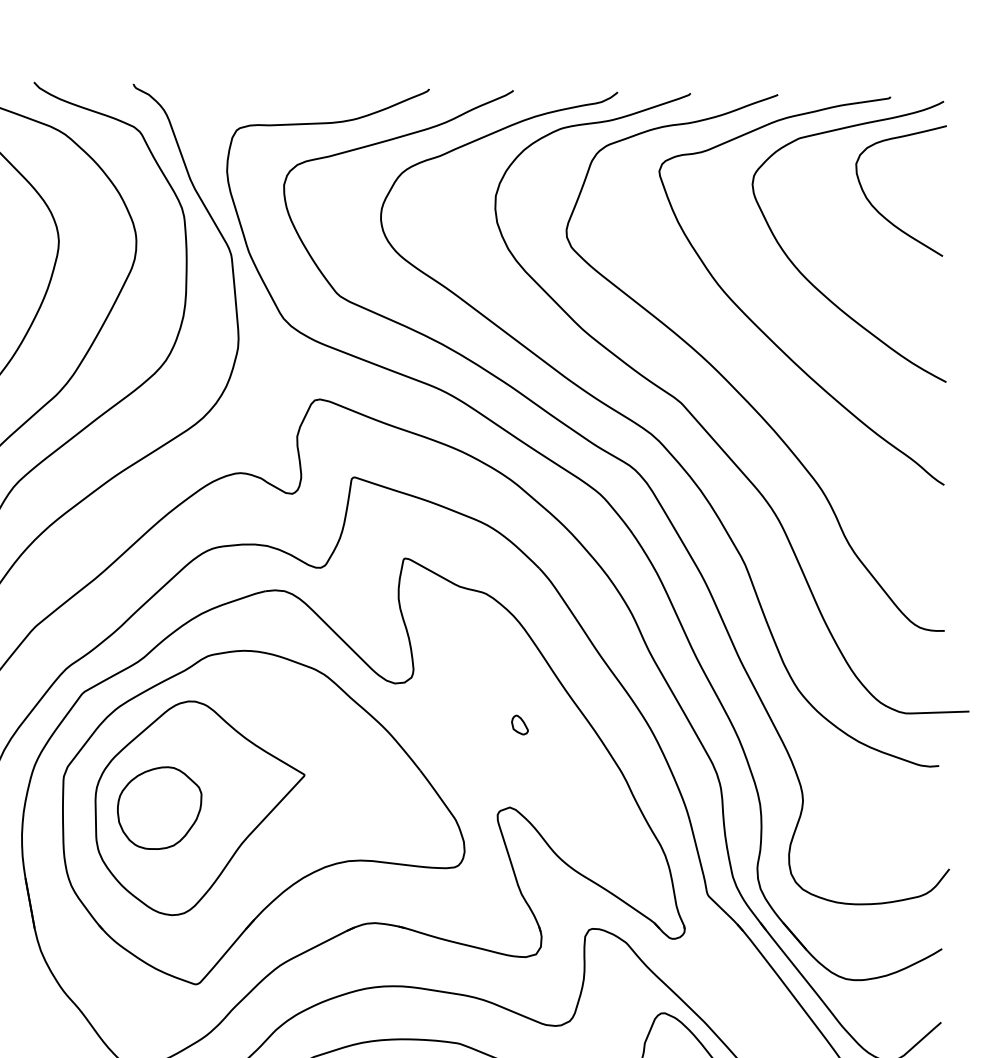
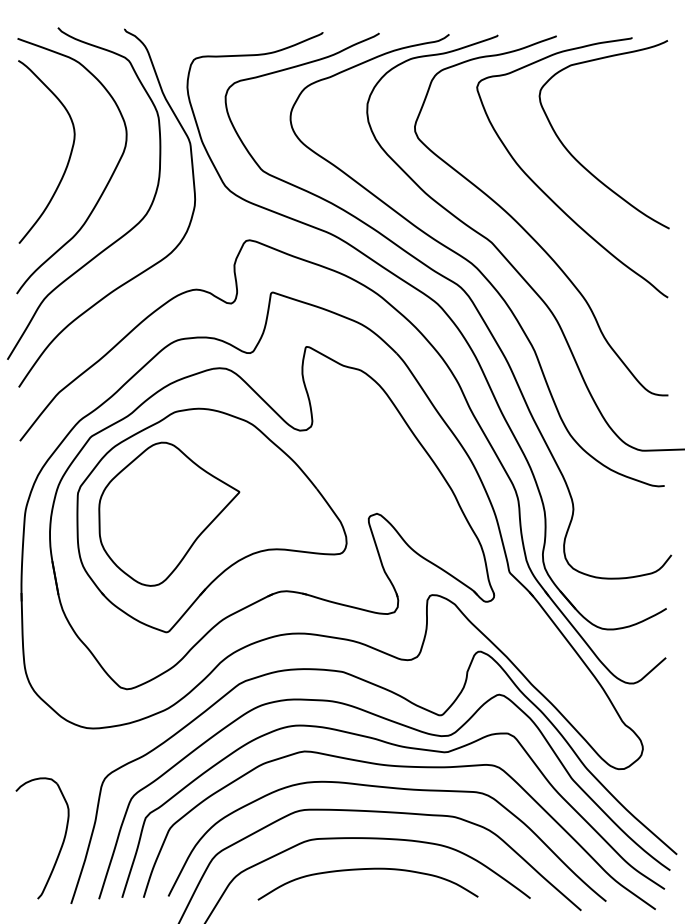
curve: (879, 210) -> (624, 113), removed
part: (519, 725) -> (383, 458), removed
part: (160, 807) -> (142, 513), removed

